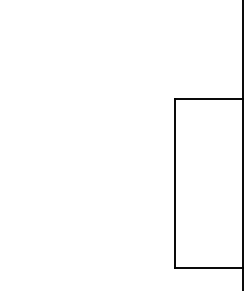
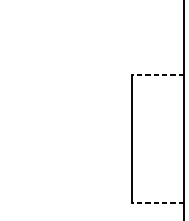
line: (208, 98) -> (157, 74), solid -> dashed
line: (208, 267) -> (157, 202), solid -> dashed

